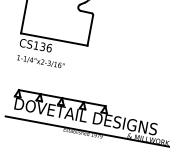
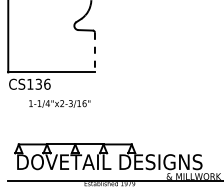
line: (89, 30) -> (94, 52), solid -> dashed
text: (40, 61) -> (59, 103), moved

